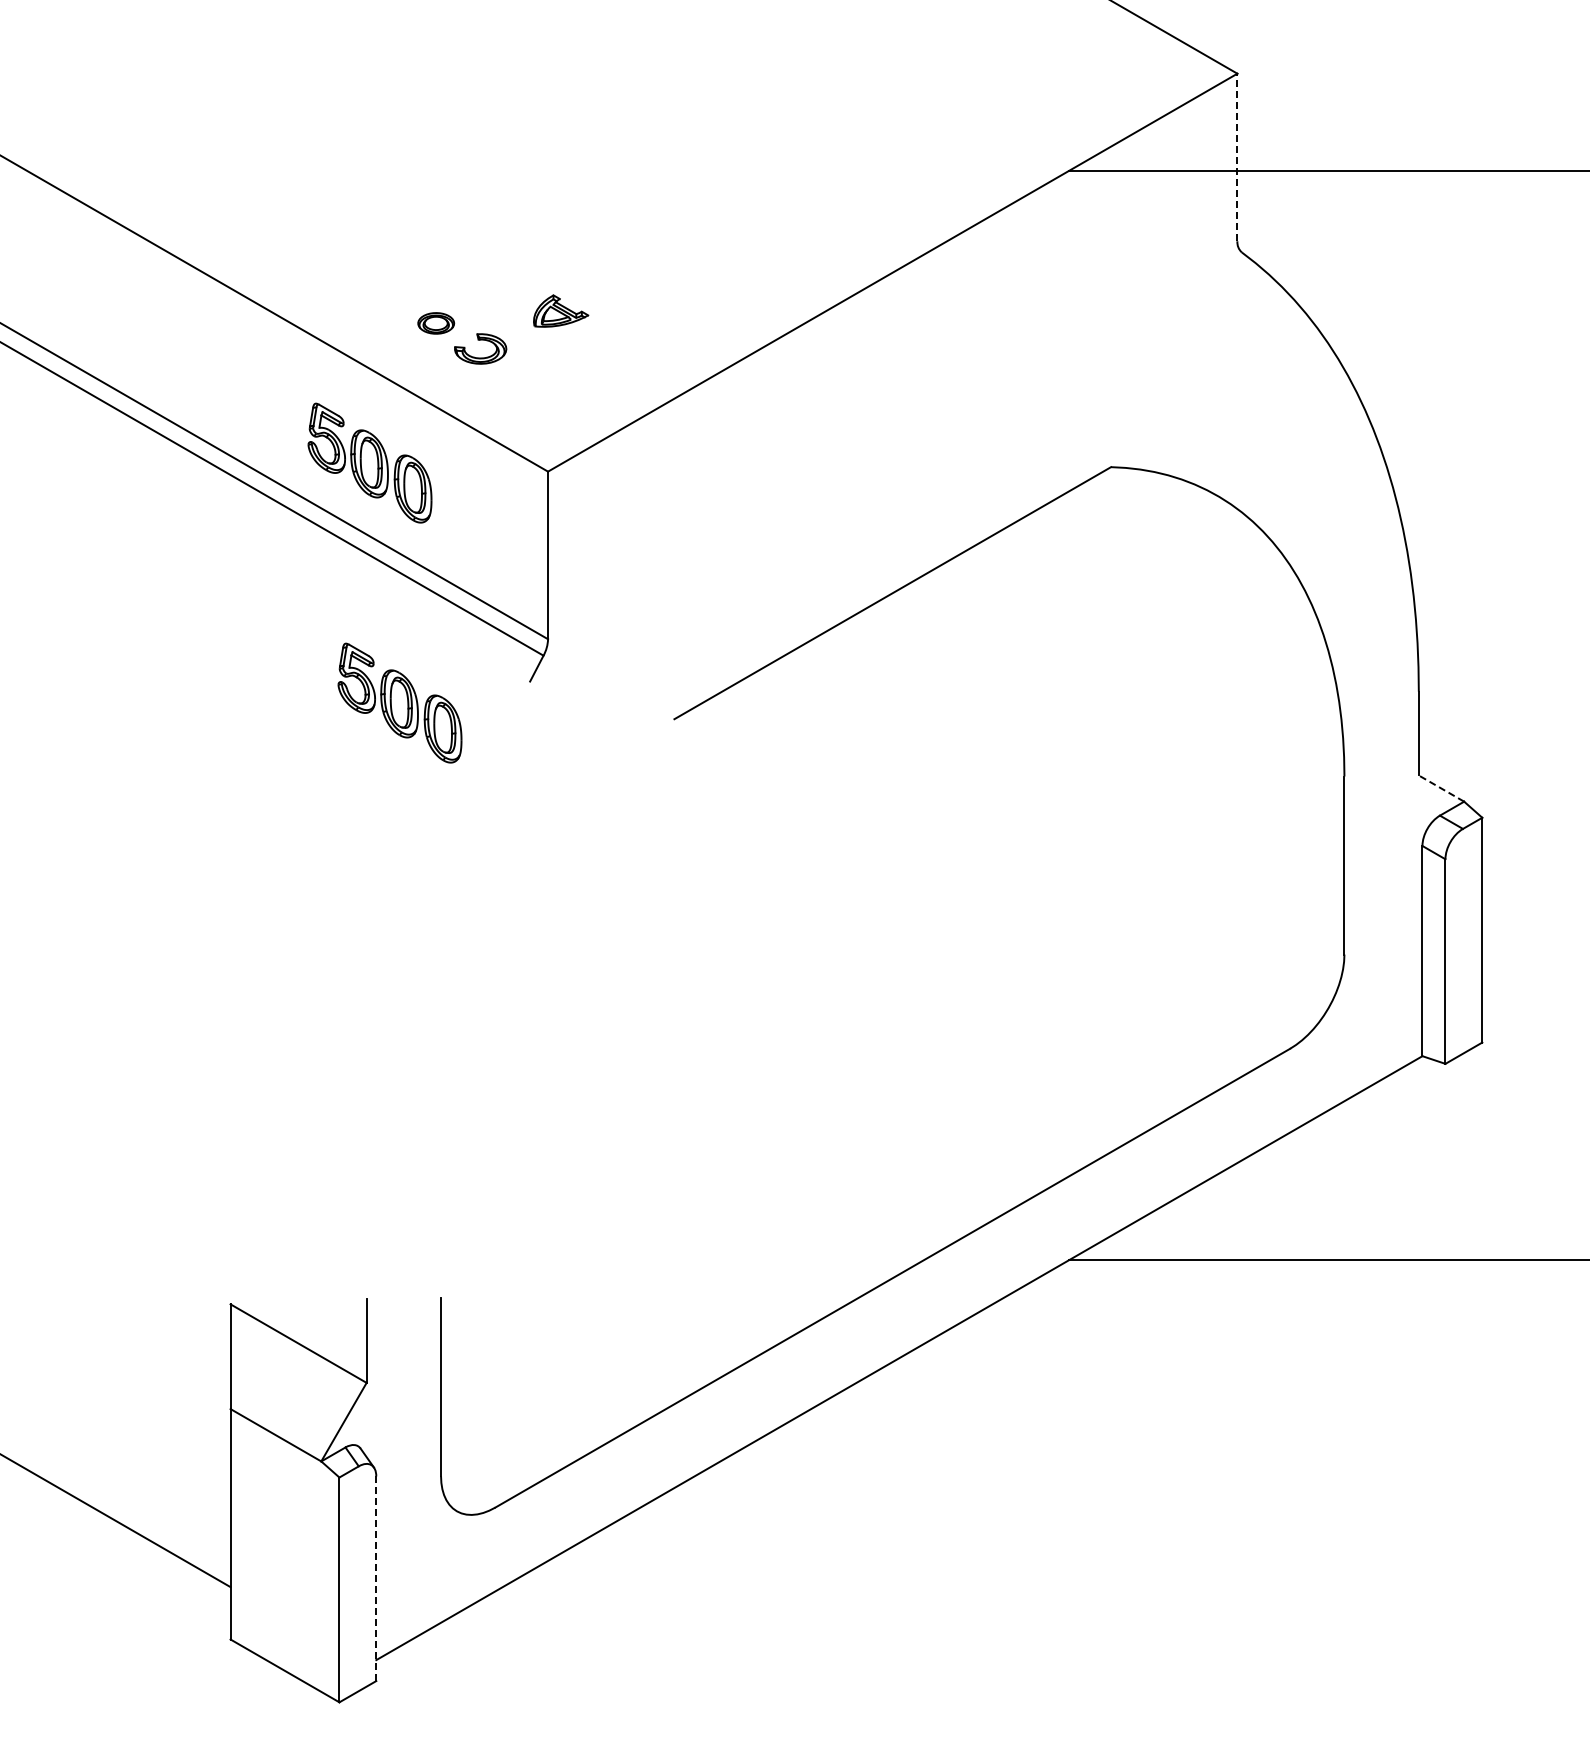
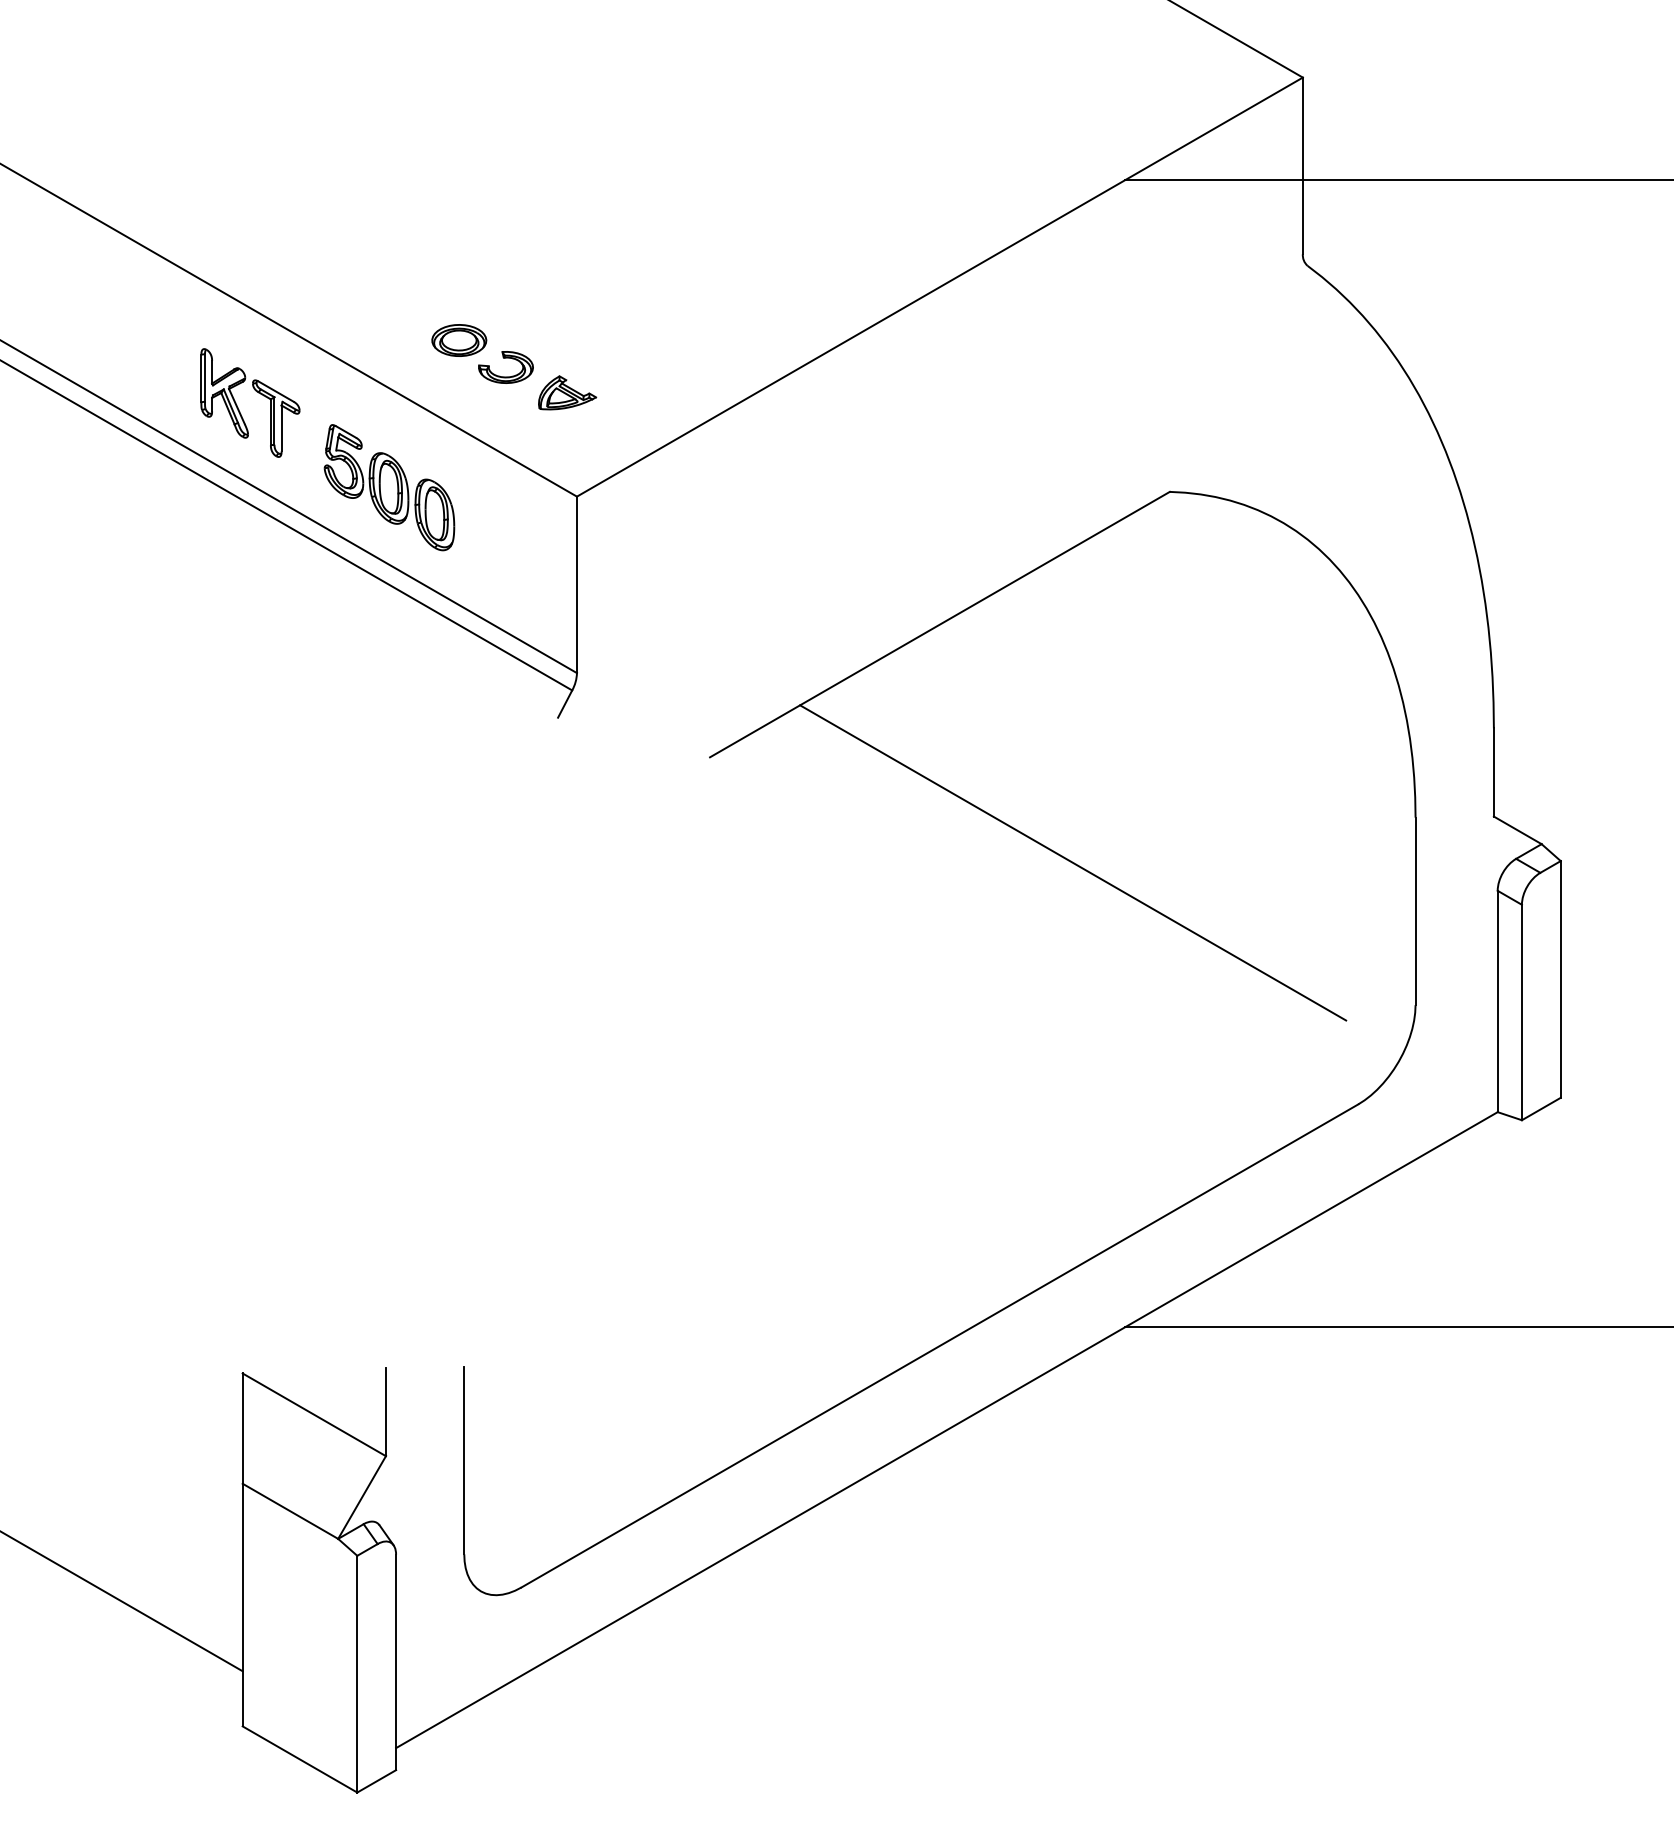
line: (1237, 157) -> (1302, 165), dashed -> solid
part: (561, 310) -> (567, 392), moved
part: (435, 323) -> (458, 340), size x1.43
part: (243, 372) -> (256, 392), added
part: (399, 702) -> (420, 739), removed
line: (1441, 788) -> (1517, 830), dashed -> solid
line: (1018, 819) -> (1072, 862), added
line: (376, 1579) -> (396, 1663), dashed -> solid

